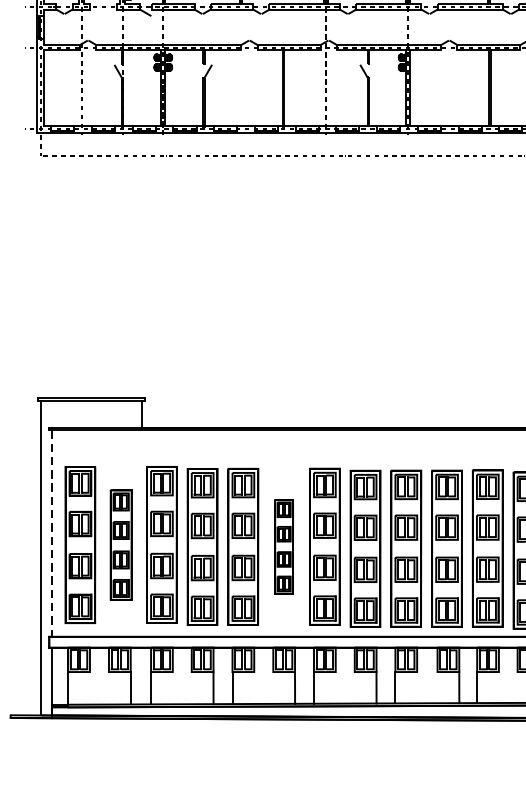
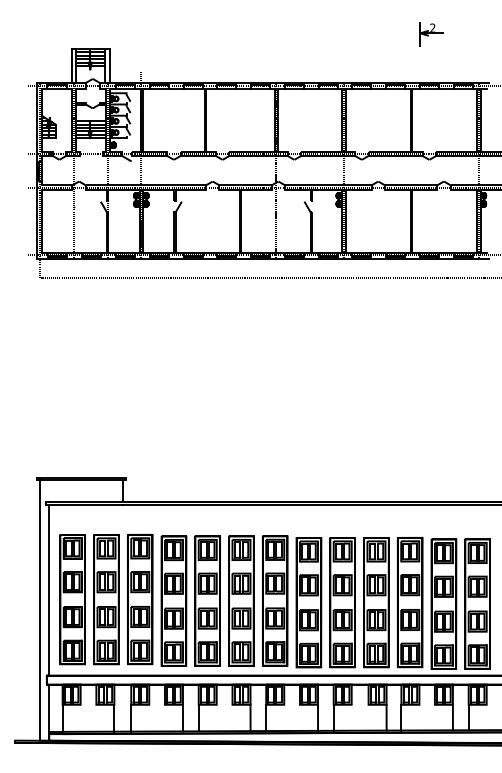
line: (52, 534) -> (49, 590), dashed -> solid
part: (121, 544) -> (106, 599), size x1.43
part: (284, 546) -> (241, 600), size x1.67

